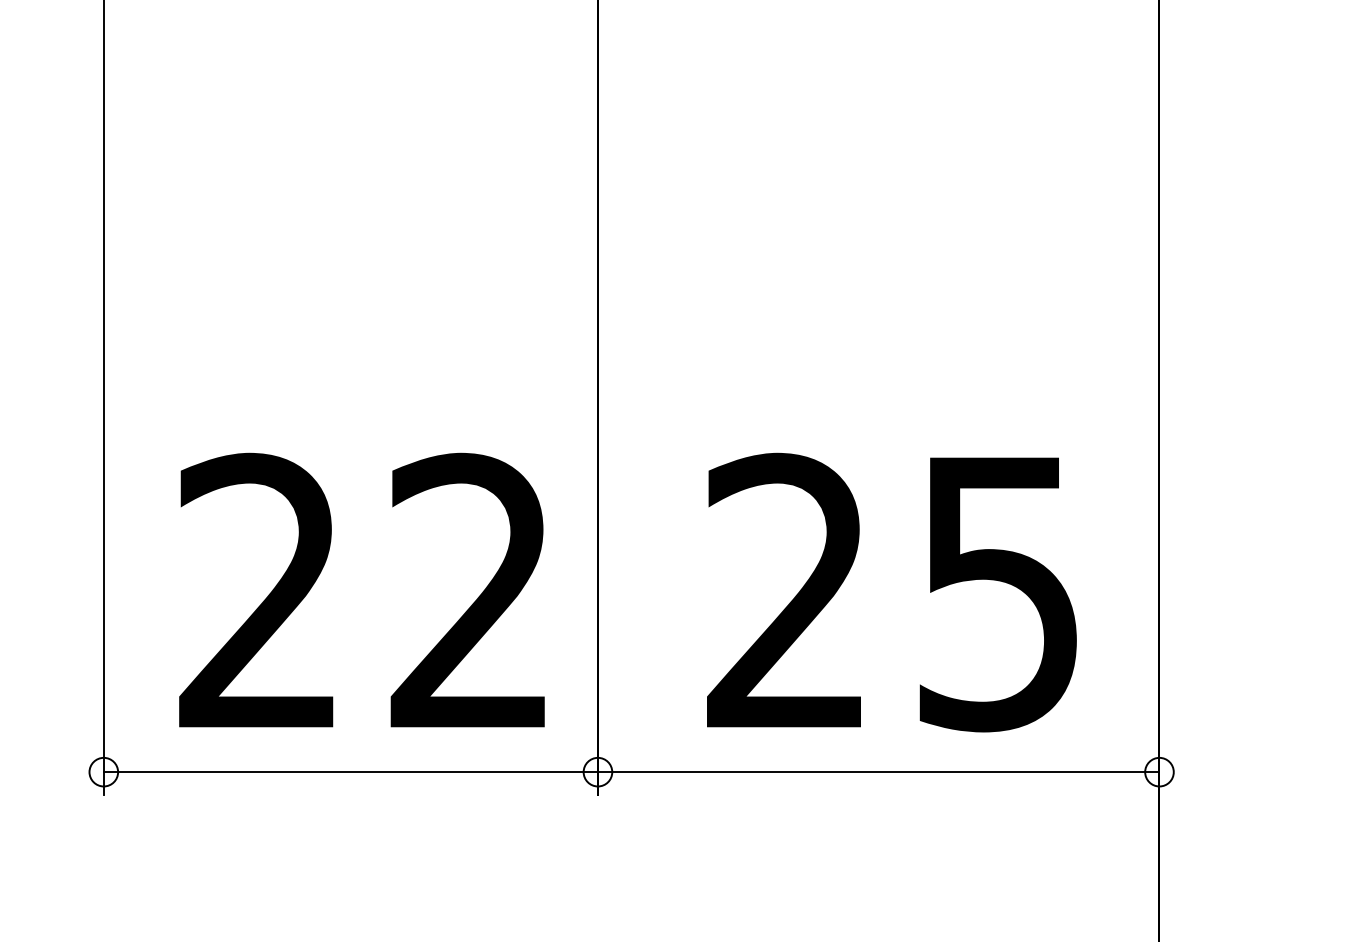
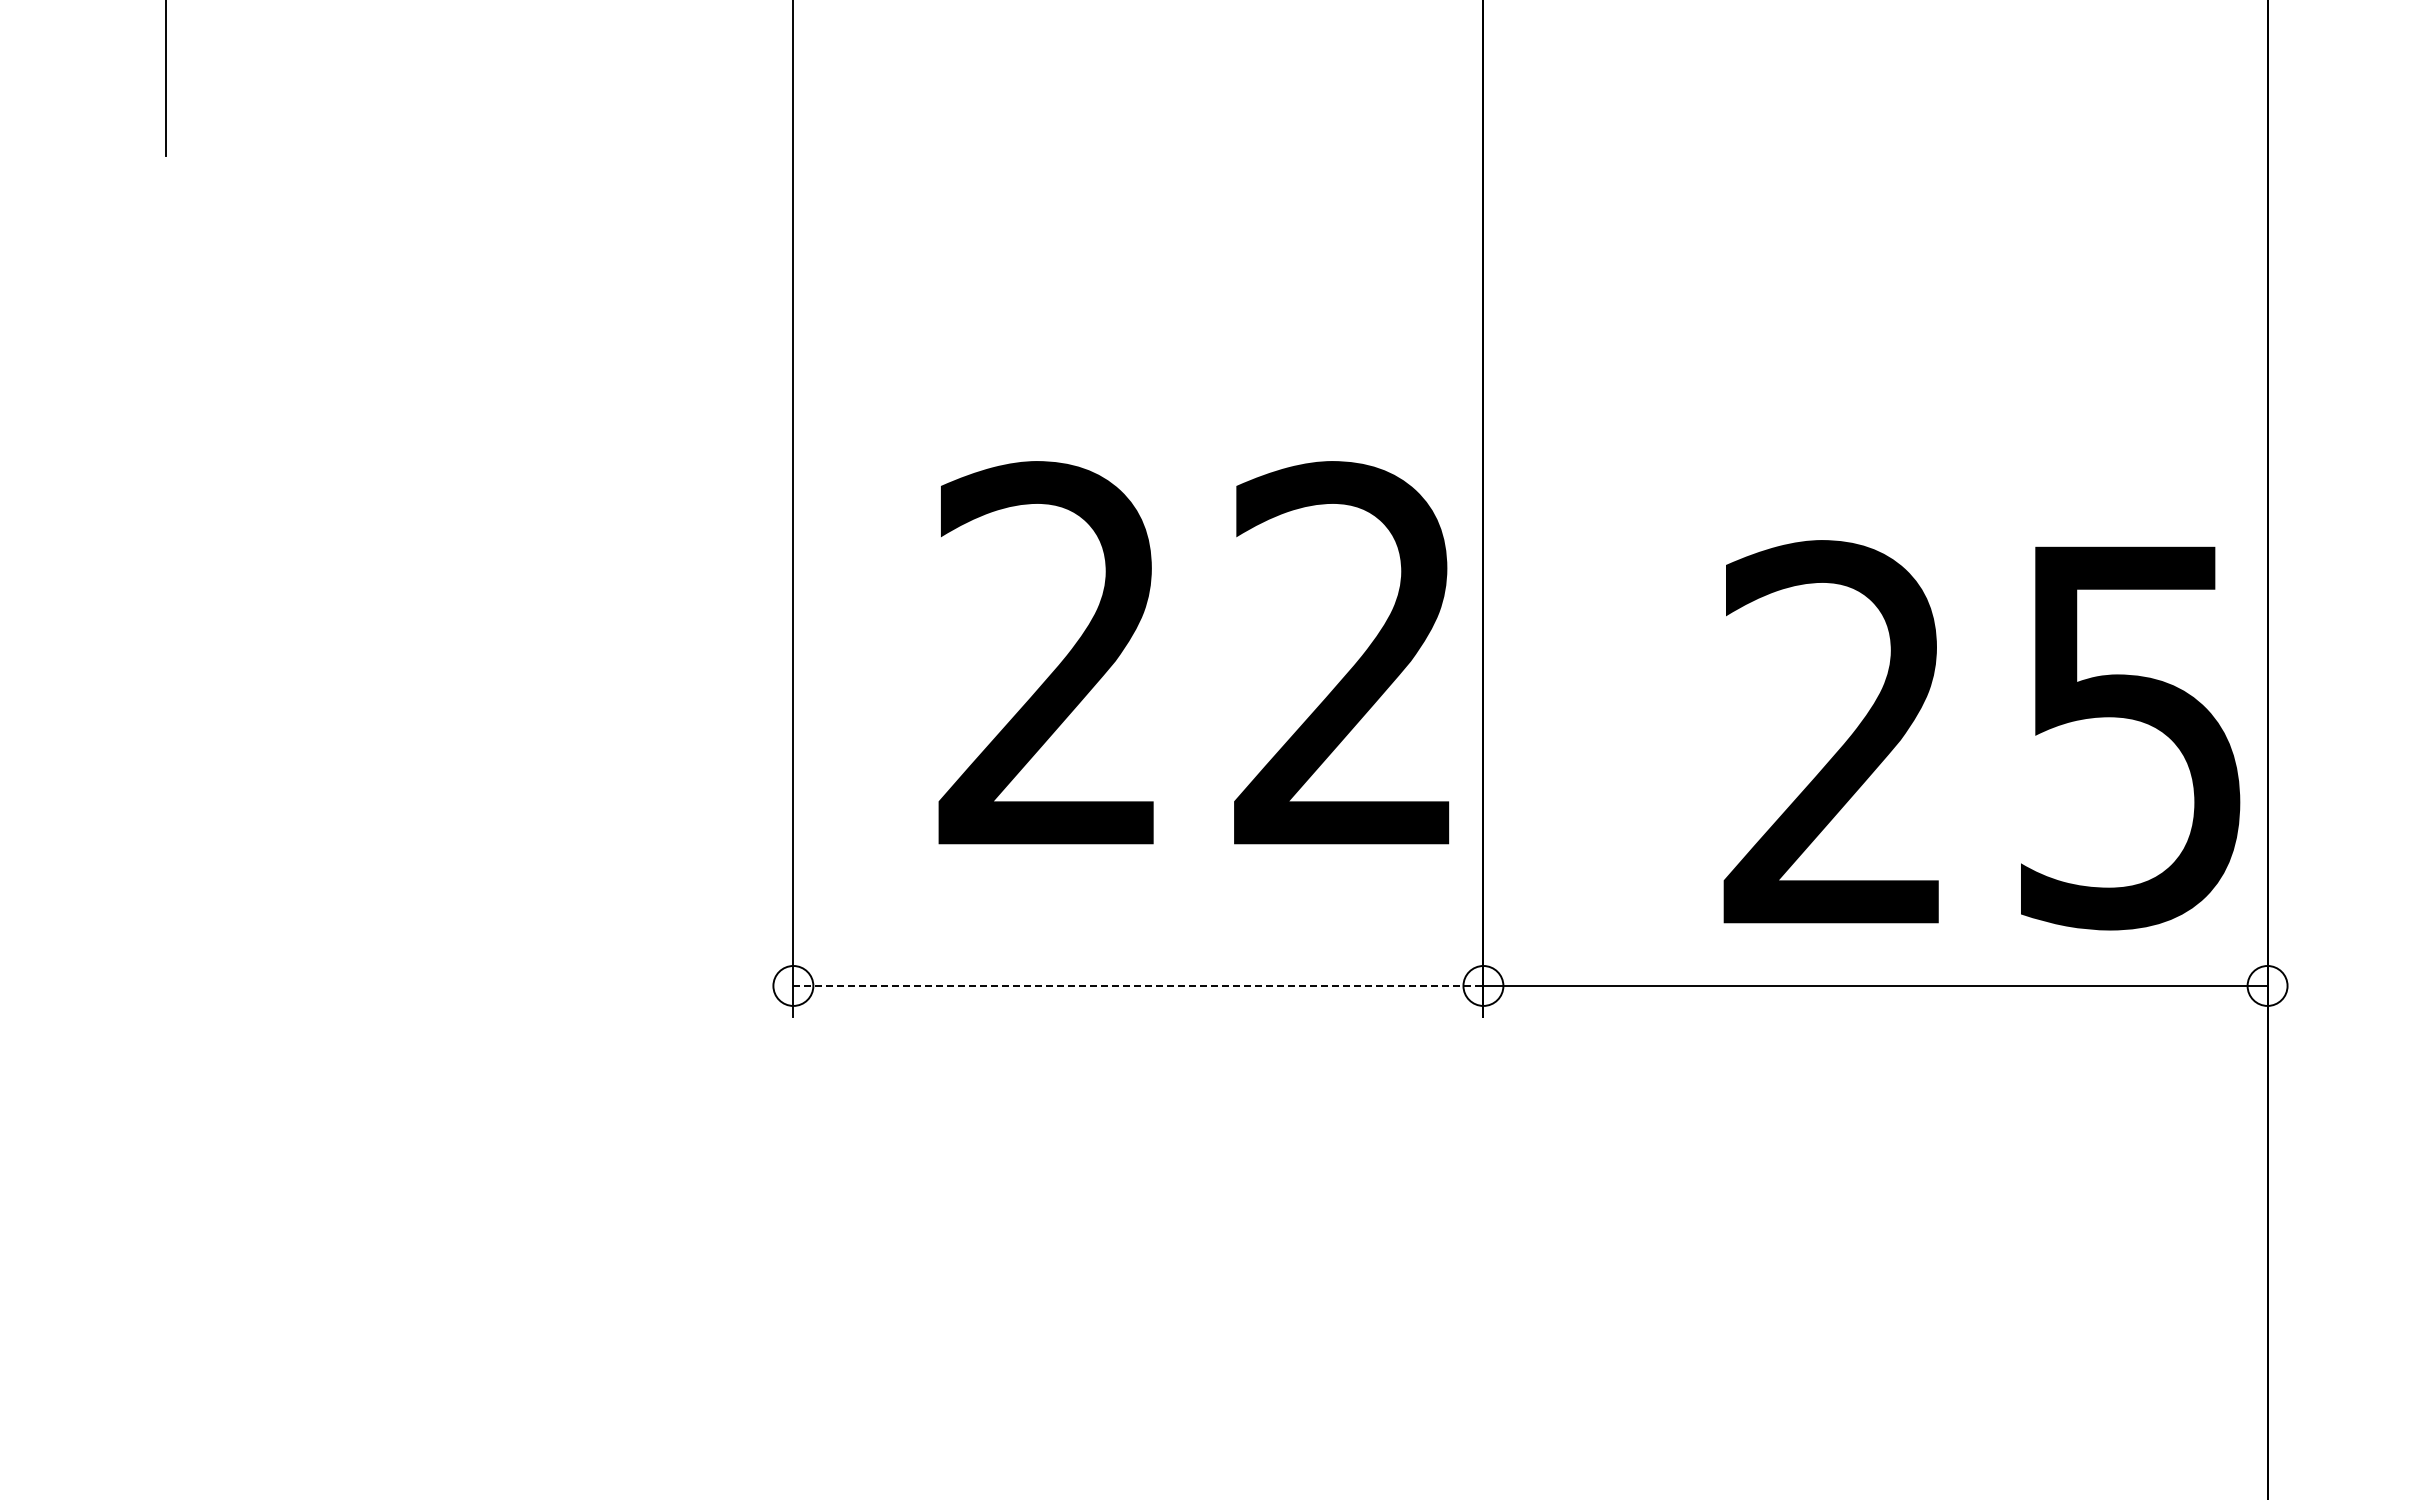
text: (361, 589) -> (1193, 652), moved
text: (891, 592) -> (1981, 735), moved
line: (350, 771) -> (1138, 985), solid -> dashed

